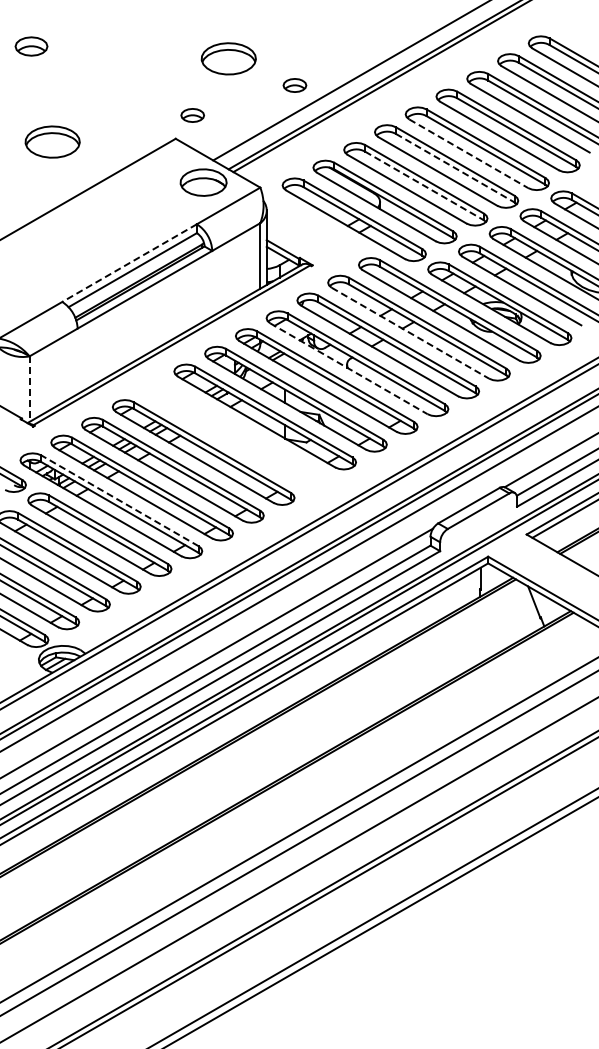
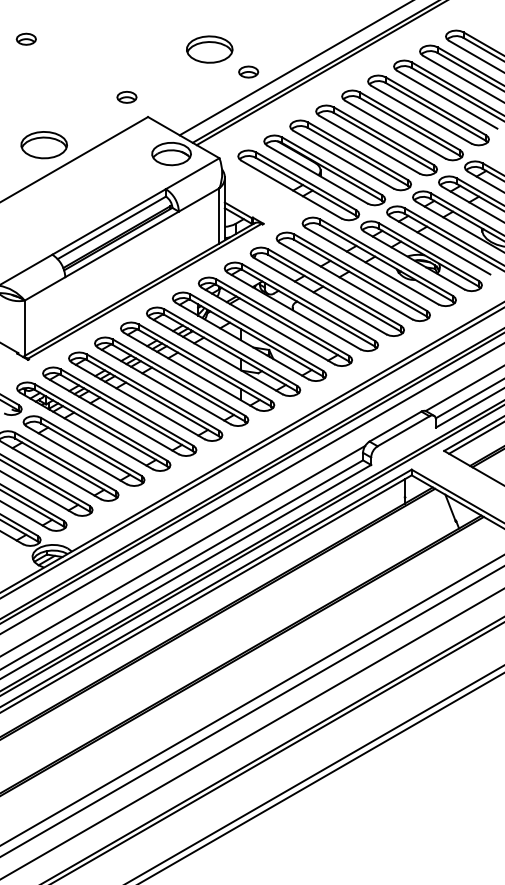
part: (31, 46) -> (26, 39), size x0.71
part: (228, 58) -> (209, 49), moved
part: (192, 115) -> (126, 97), moved
part: (52, 141) -> (44, 144), moved
line: (468, 153) -> (395, 129), dashed -> solid
line: (455, 168) -> (384, 142), dashed -> solid
line: (424, 185) -> (357, 156), dashed -> solid
line: (129, 263) -> (109, 222), dashed -> solid
line: (410, 333) -> (346, 281), dashed -> solid
line: (348, 368) -> (293, 310), dashed -> solid
line: (29, 389) -> (24, 328), dashed -> solid
part: (234, 434) -> (197, 366), added
line: (120, 500) -> (101, 422), dashed -> solid

